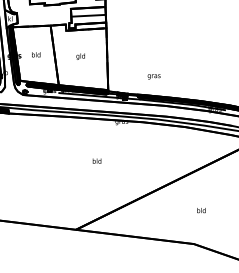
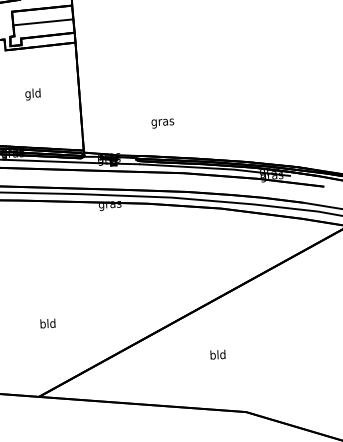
text: (96, 160) -> (46, 322), moved
text: (201, 210) -> (218, 354), moved

